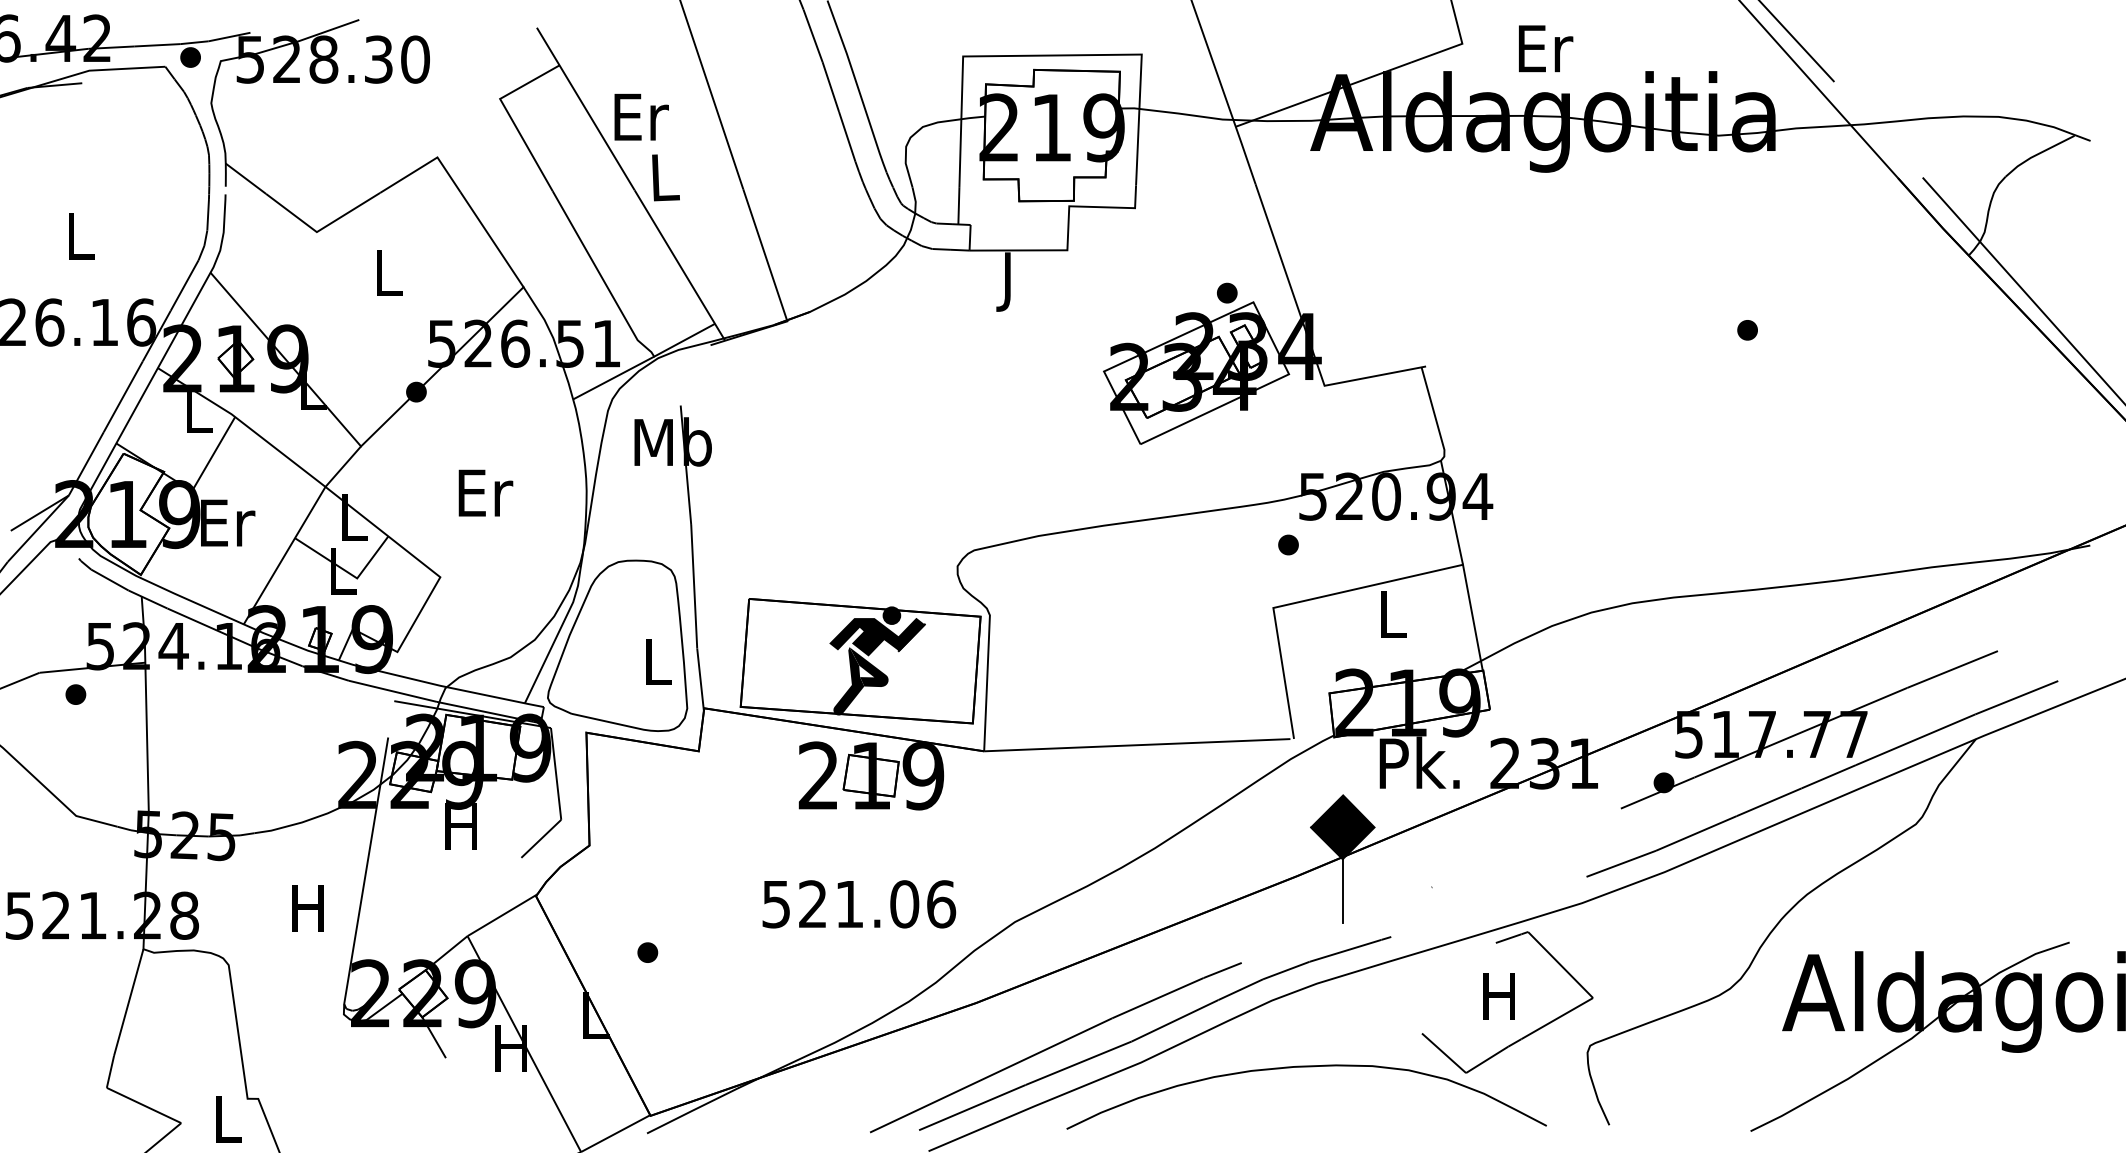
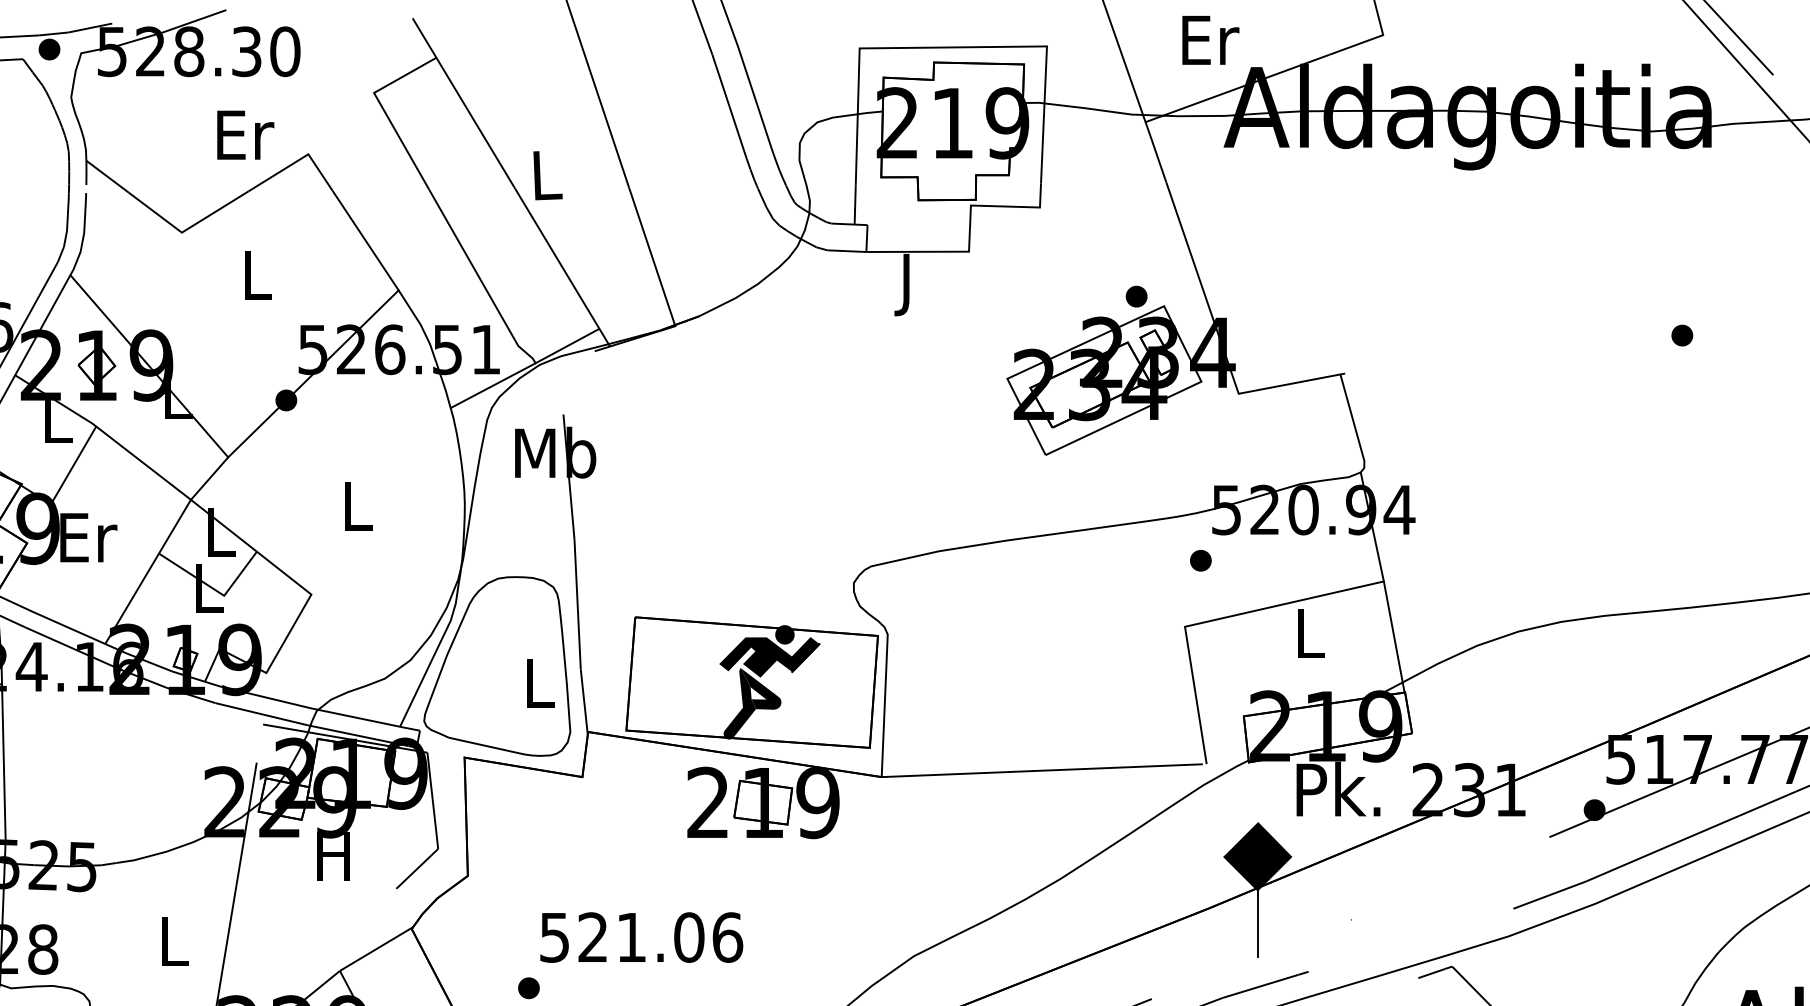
text: (1546, 48) -> (1211, 40), moved
text: (641, 117) -> (245, 135), moved
text: (485, 492) -> (358, 505), Er -> L
text: (859, 904) -> (641, 937), moved
text: (307, 908) -> (172, 941), H -> L

